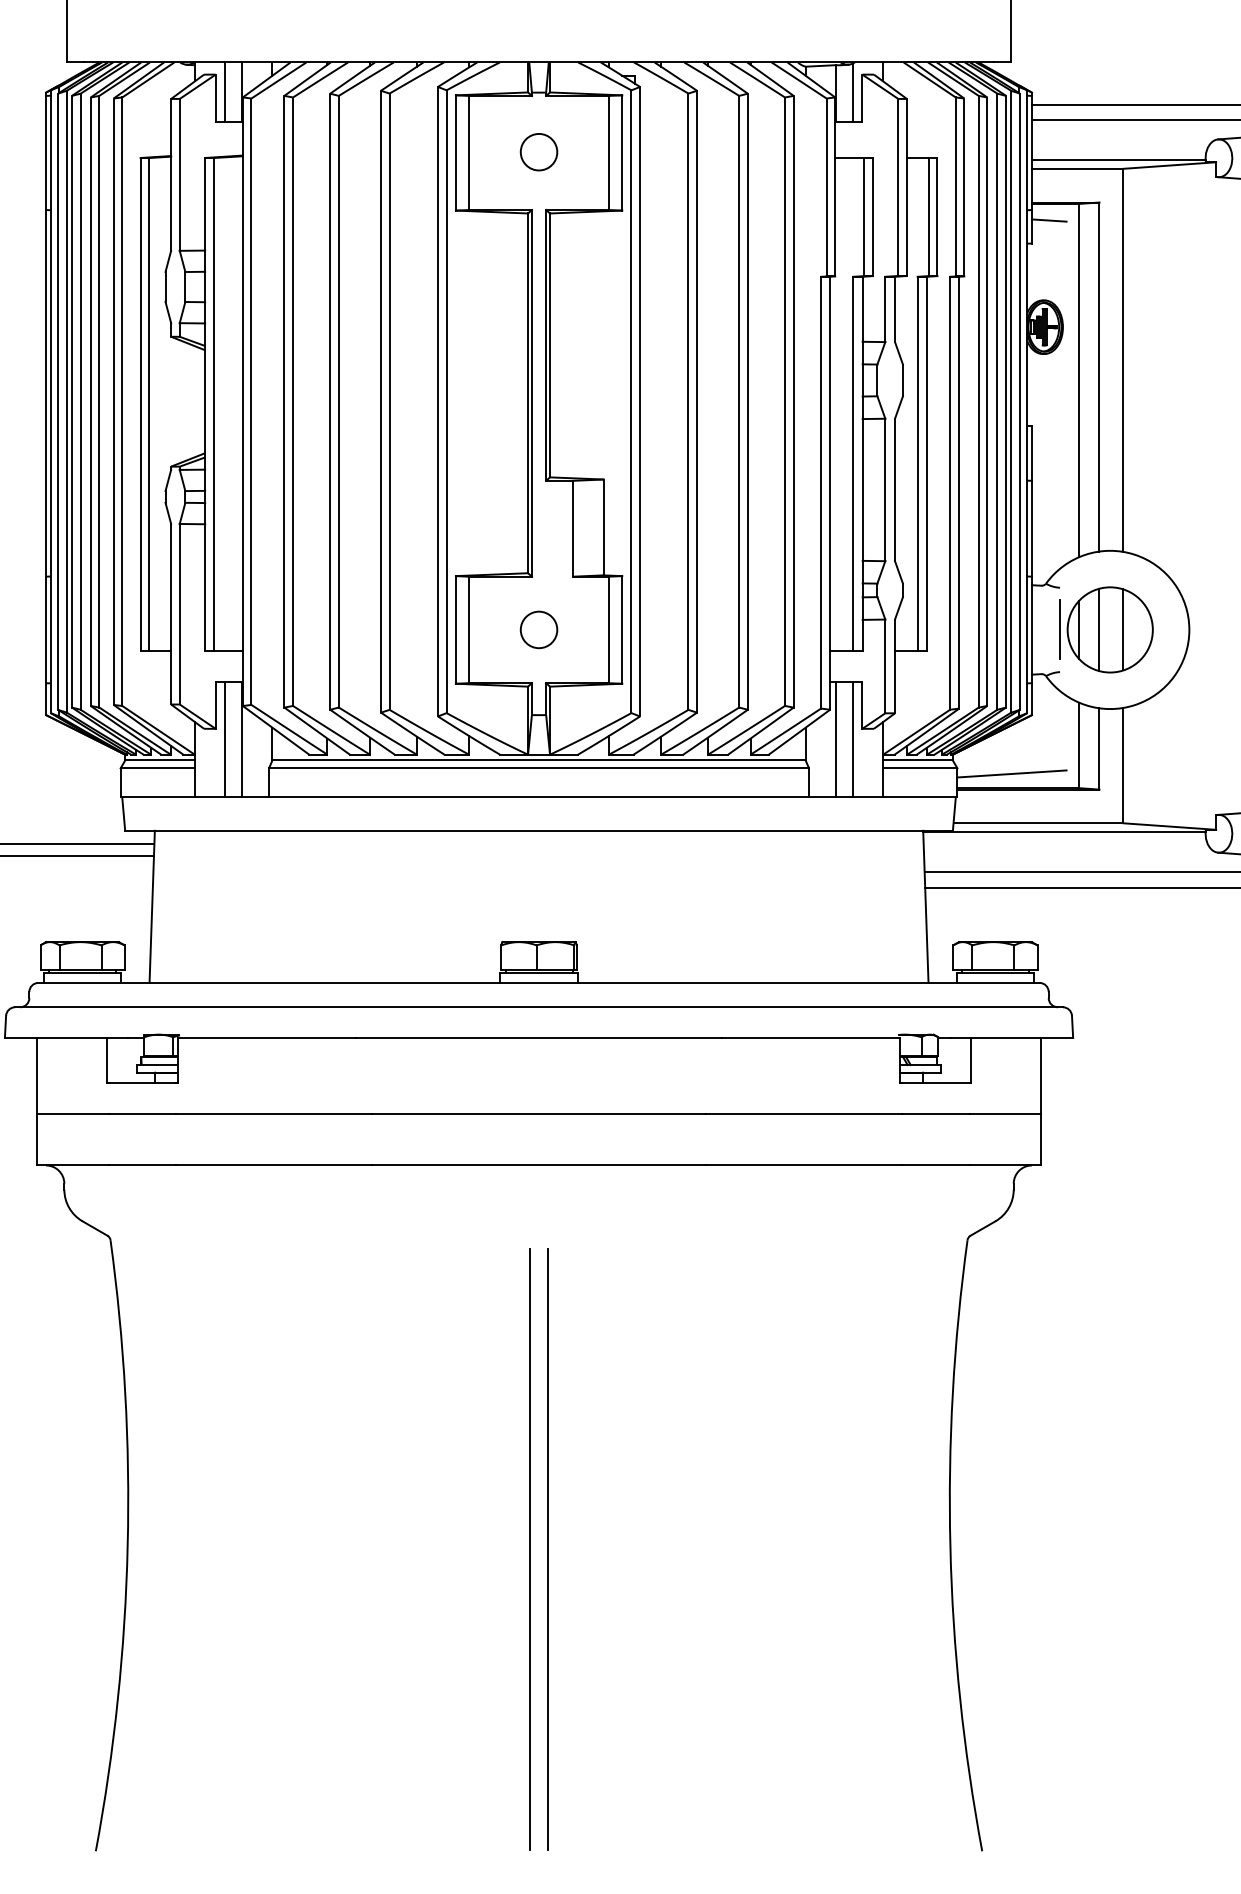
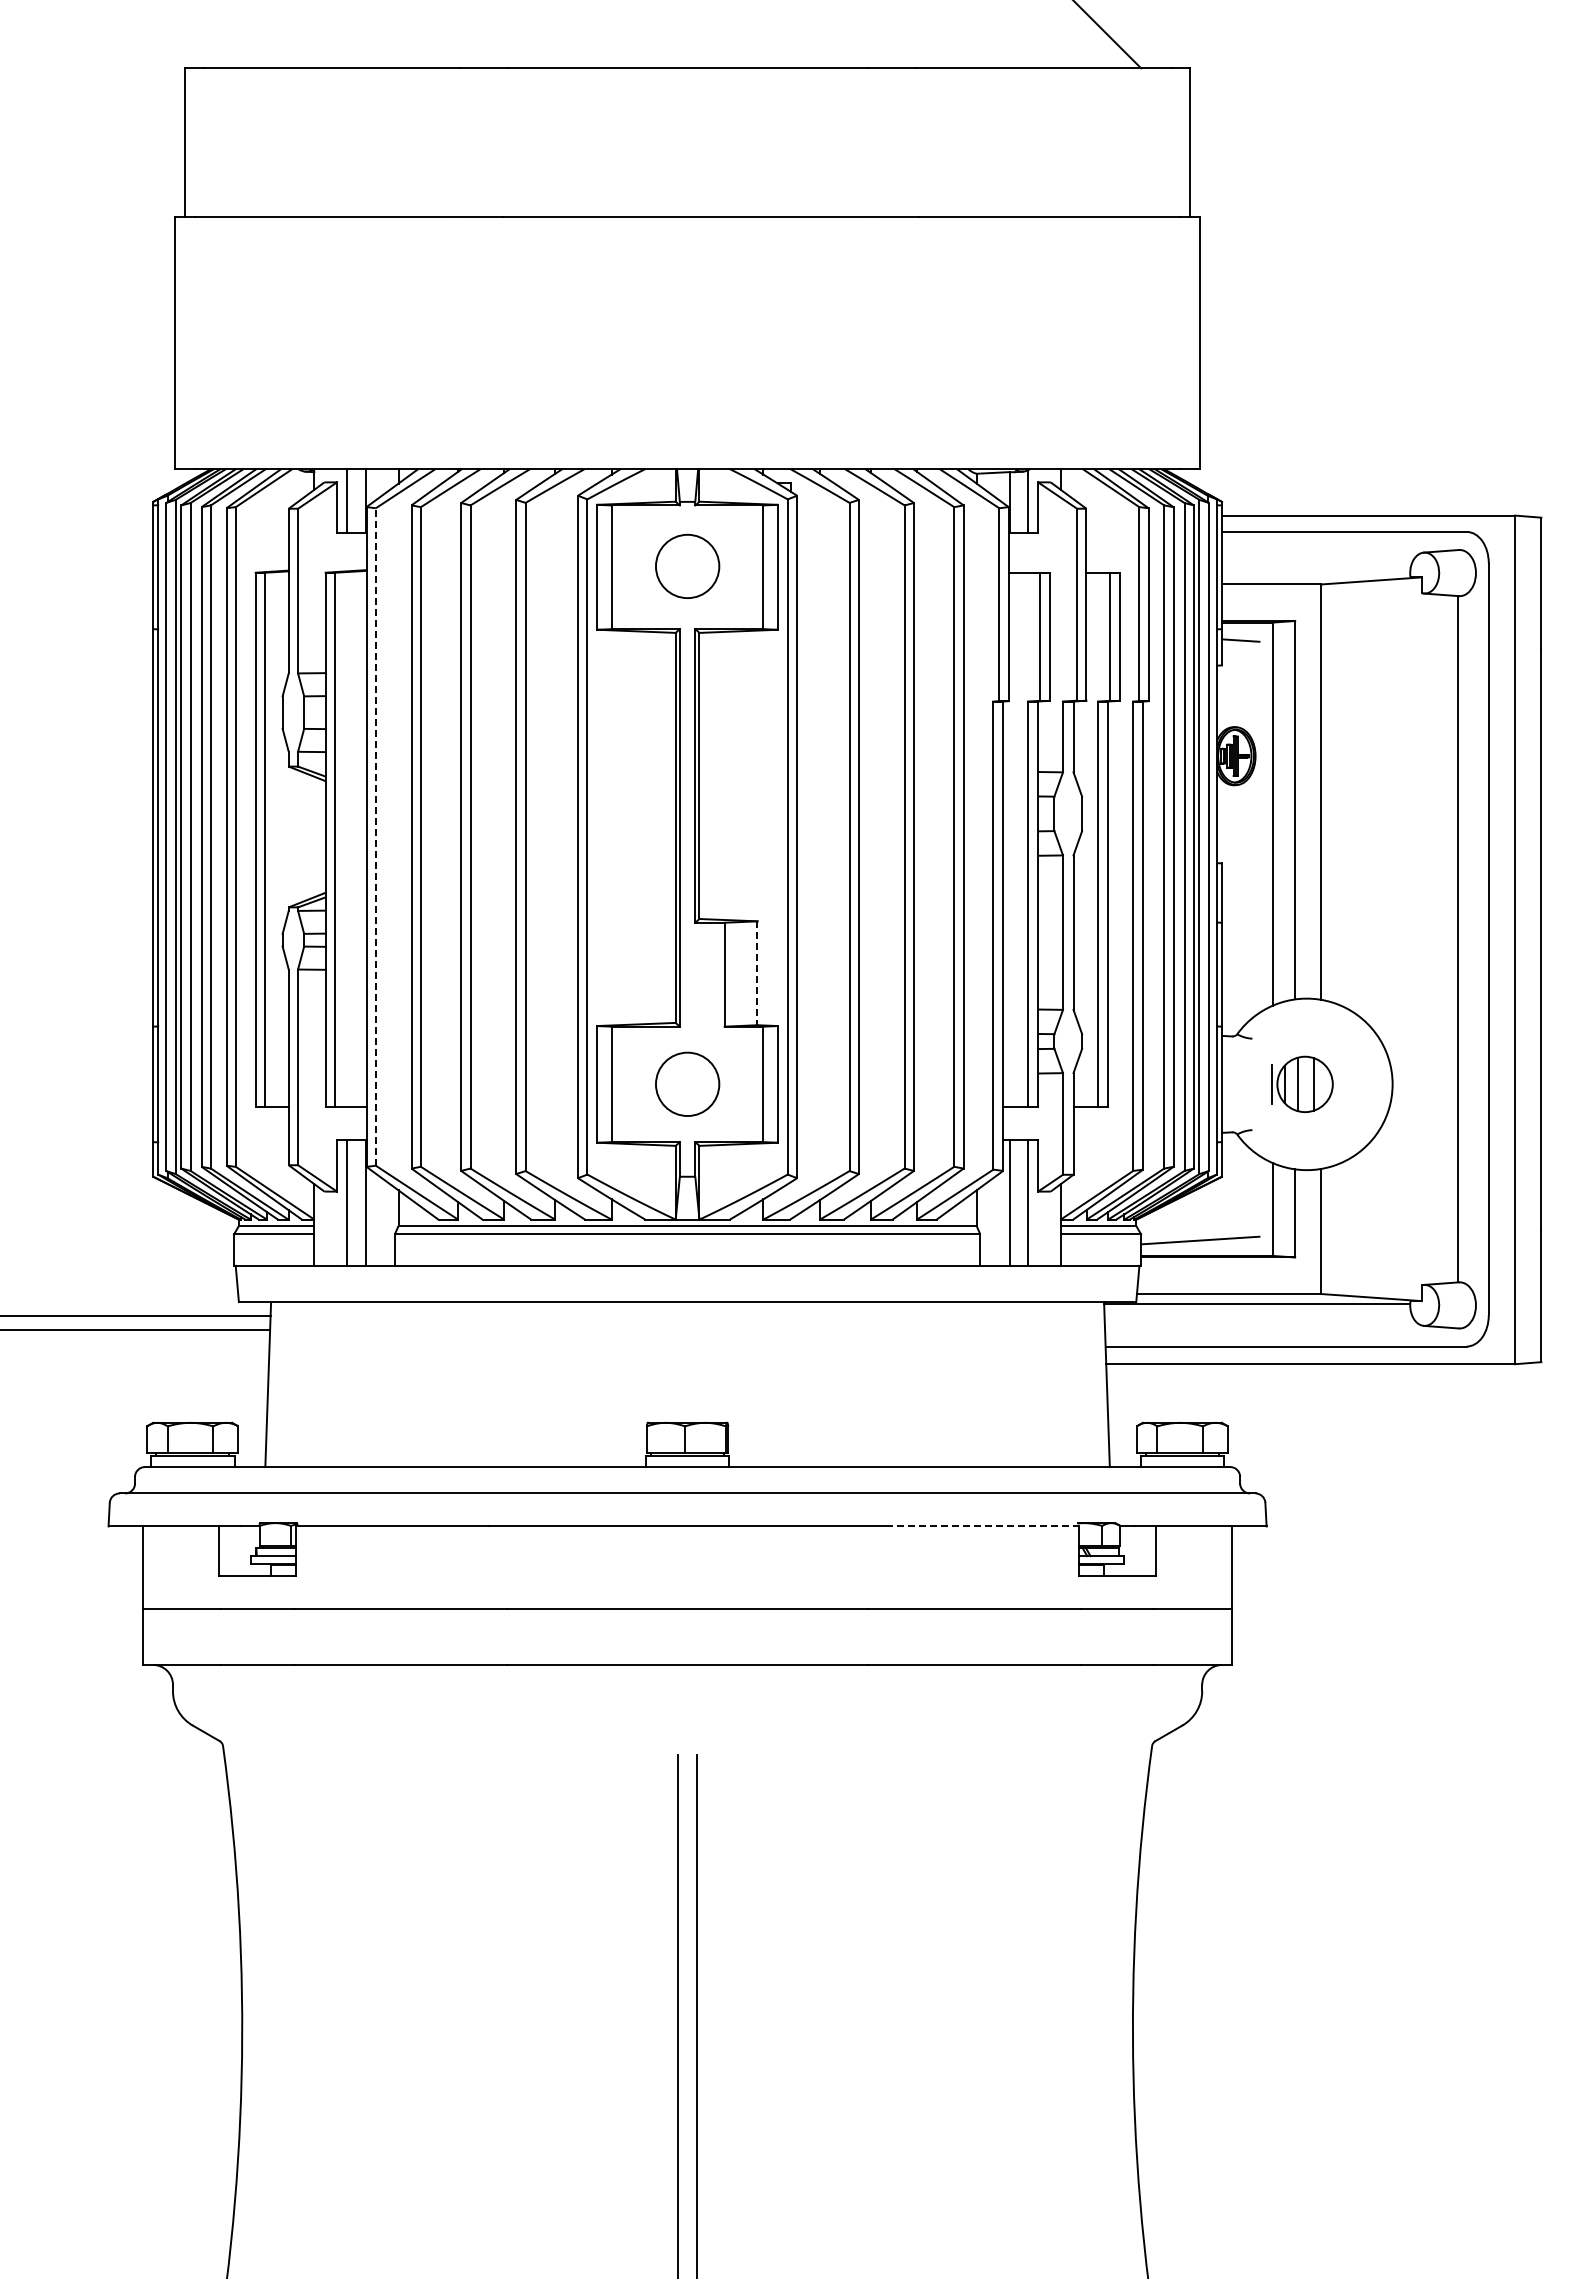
circle: (538, 152) -> (687, 566), size x1.6
line: (1119, 159) -> (1316, 574), removed
line: (251, 401) -> (375, 836), solid -> dashed
line: (603, 527) -> (757, 973), solid -> dashed
circle: (538, 630) -> (687, 1084), size x1.6
part: (1106, 630) -> (1302, 1084), size x0.6
line: (811, 1037) -> (983, 1526), solid -> dashed

